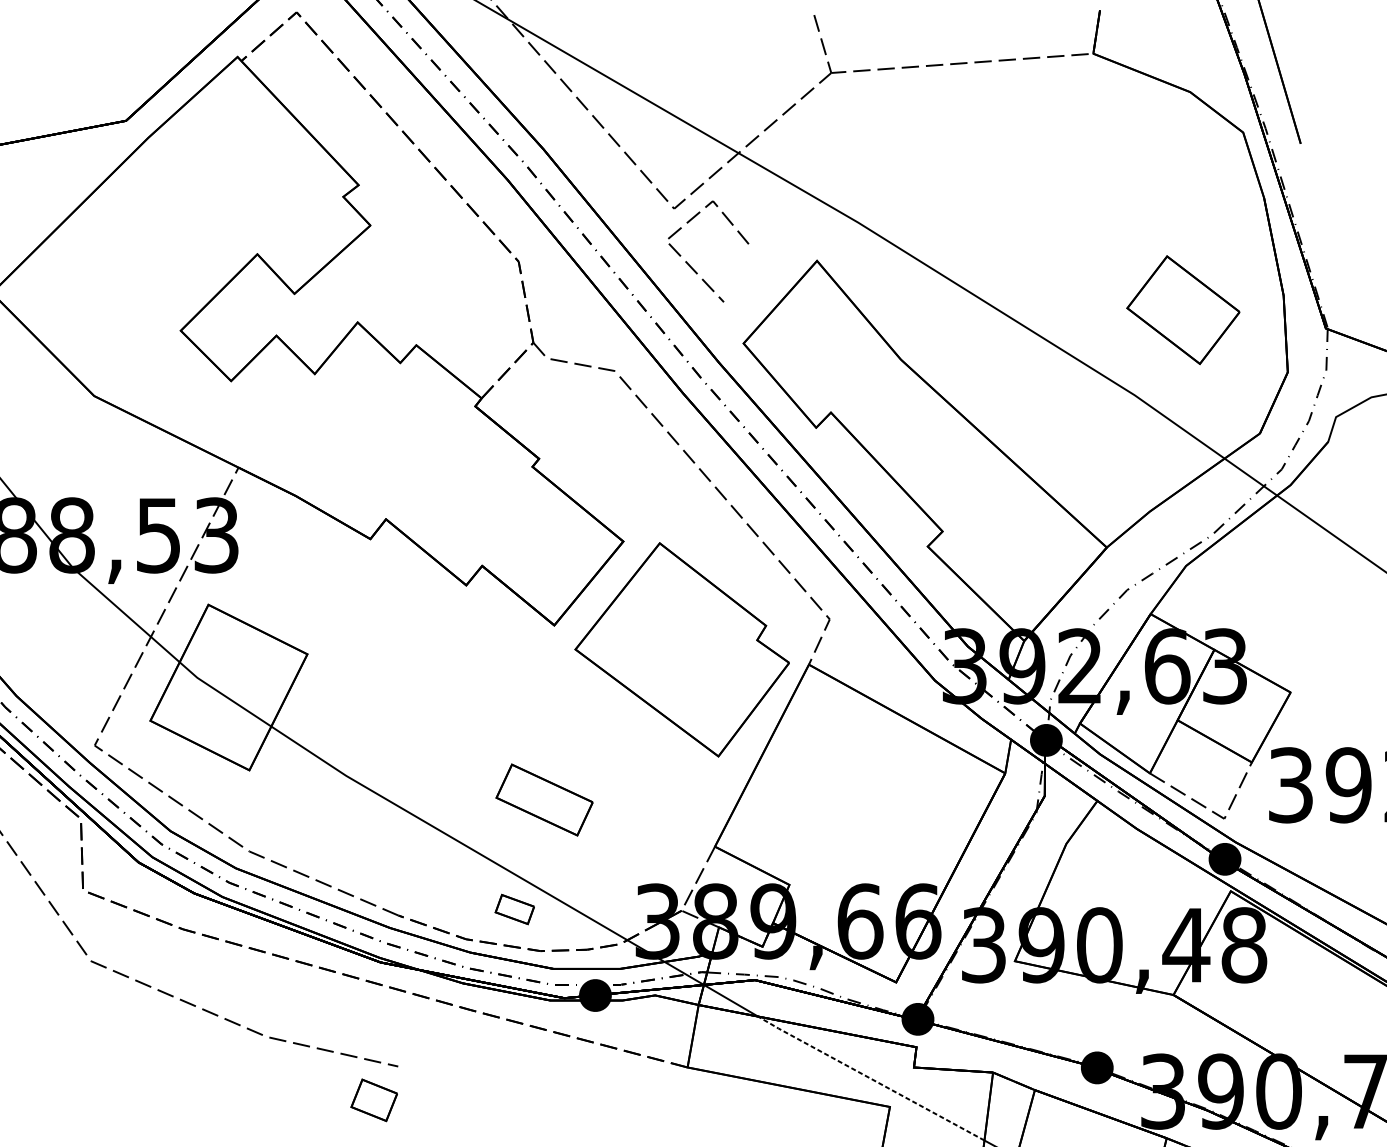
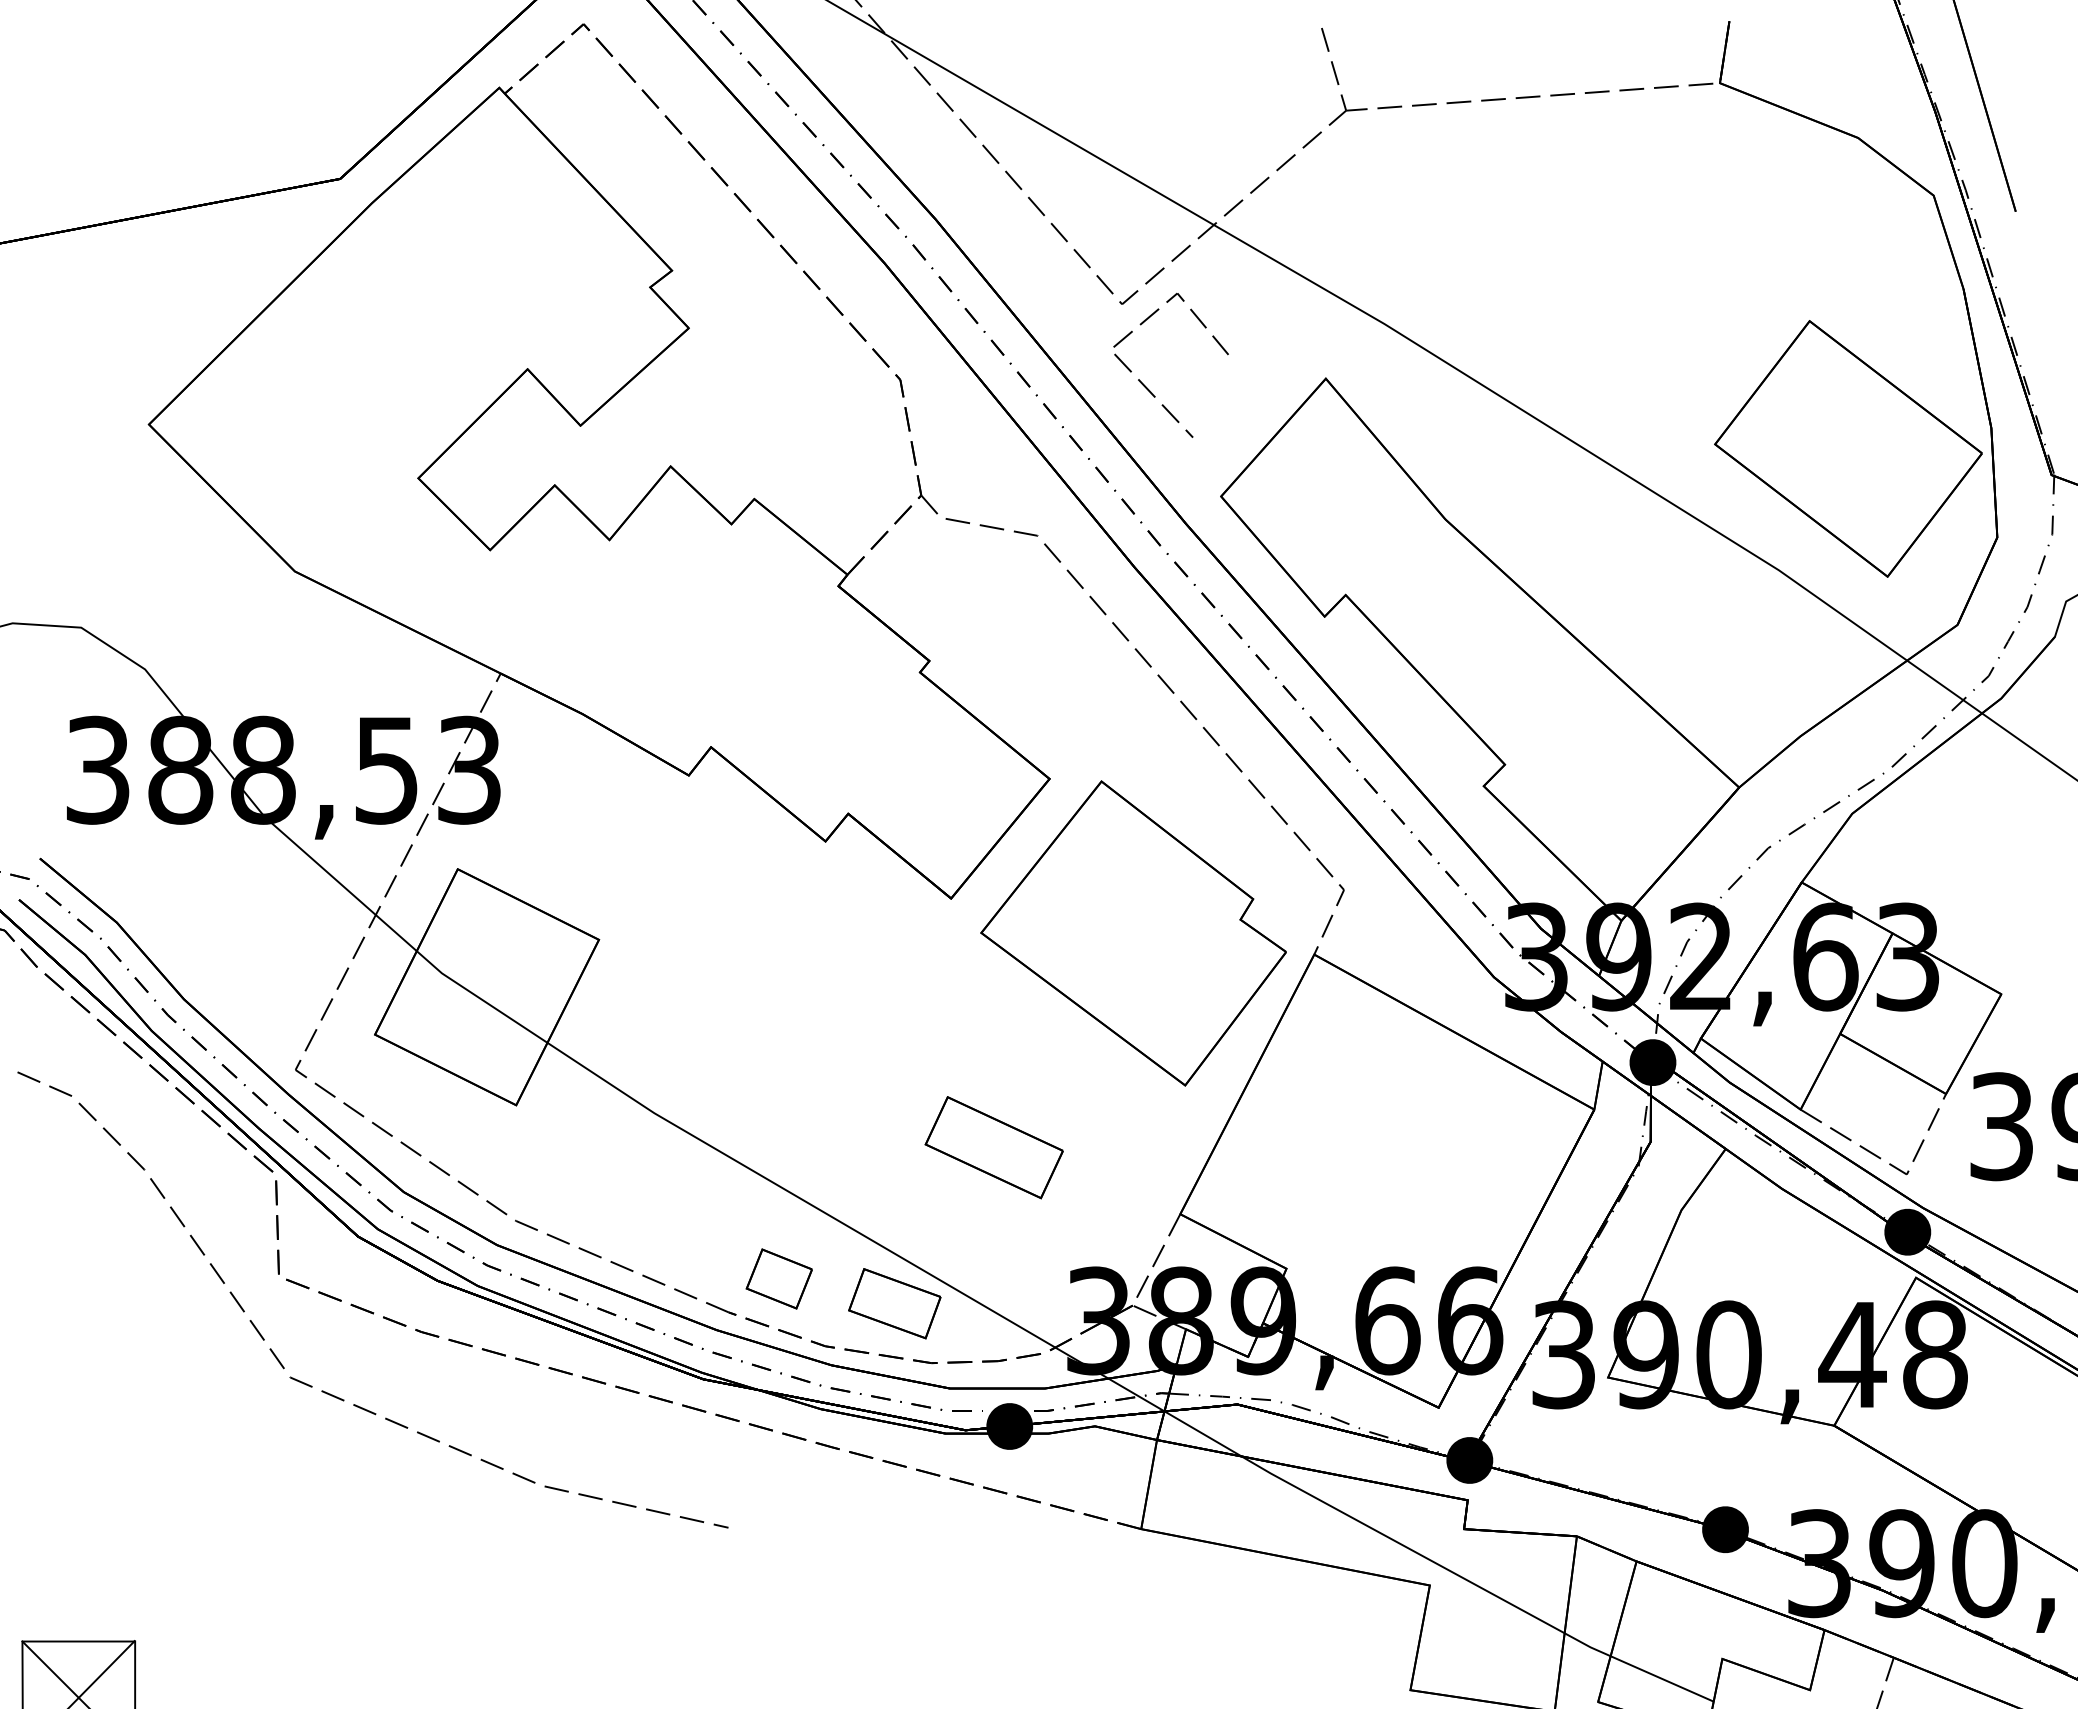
part: (1183, 309) -> (1848, 448), size x1.67
part: (544, 799) -> (993, 1147), moved
part: (514, 909) -> (894, 1303), size x1.67
line: (870, 1078) -> (1402, 1545), dashed -> solid
part: (373, 1099) -> (778, 1278), moved

